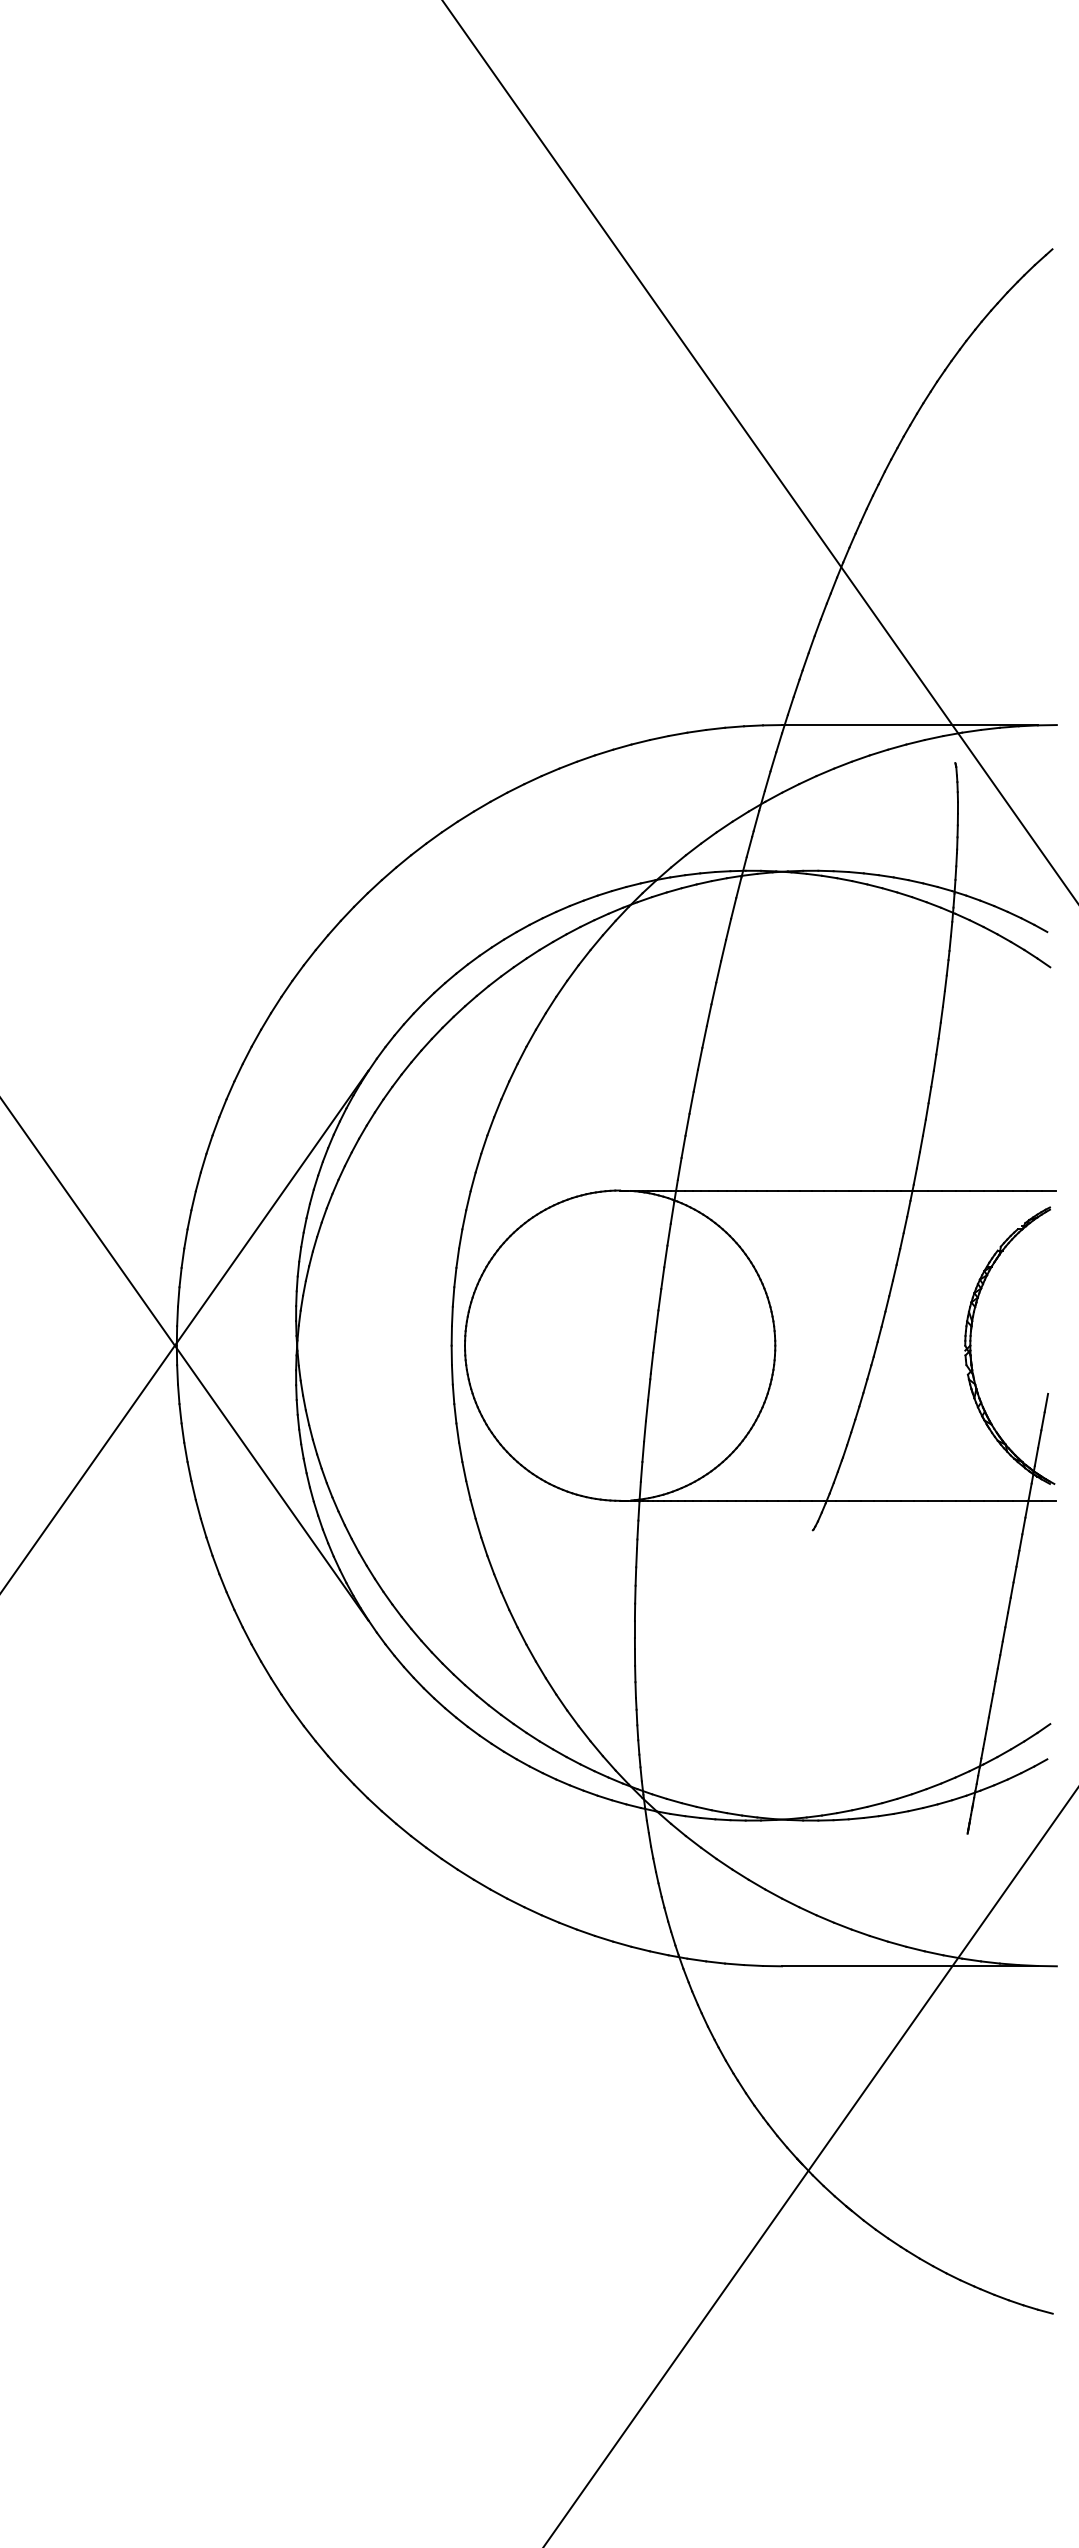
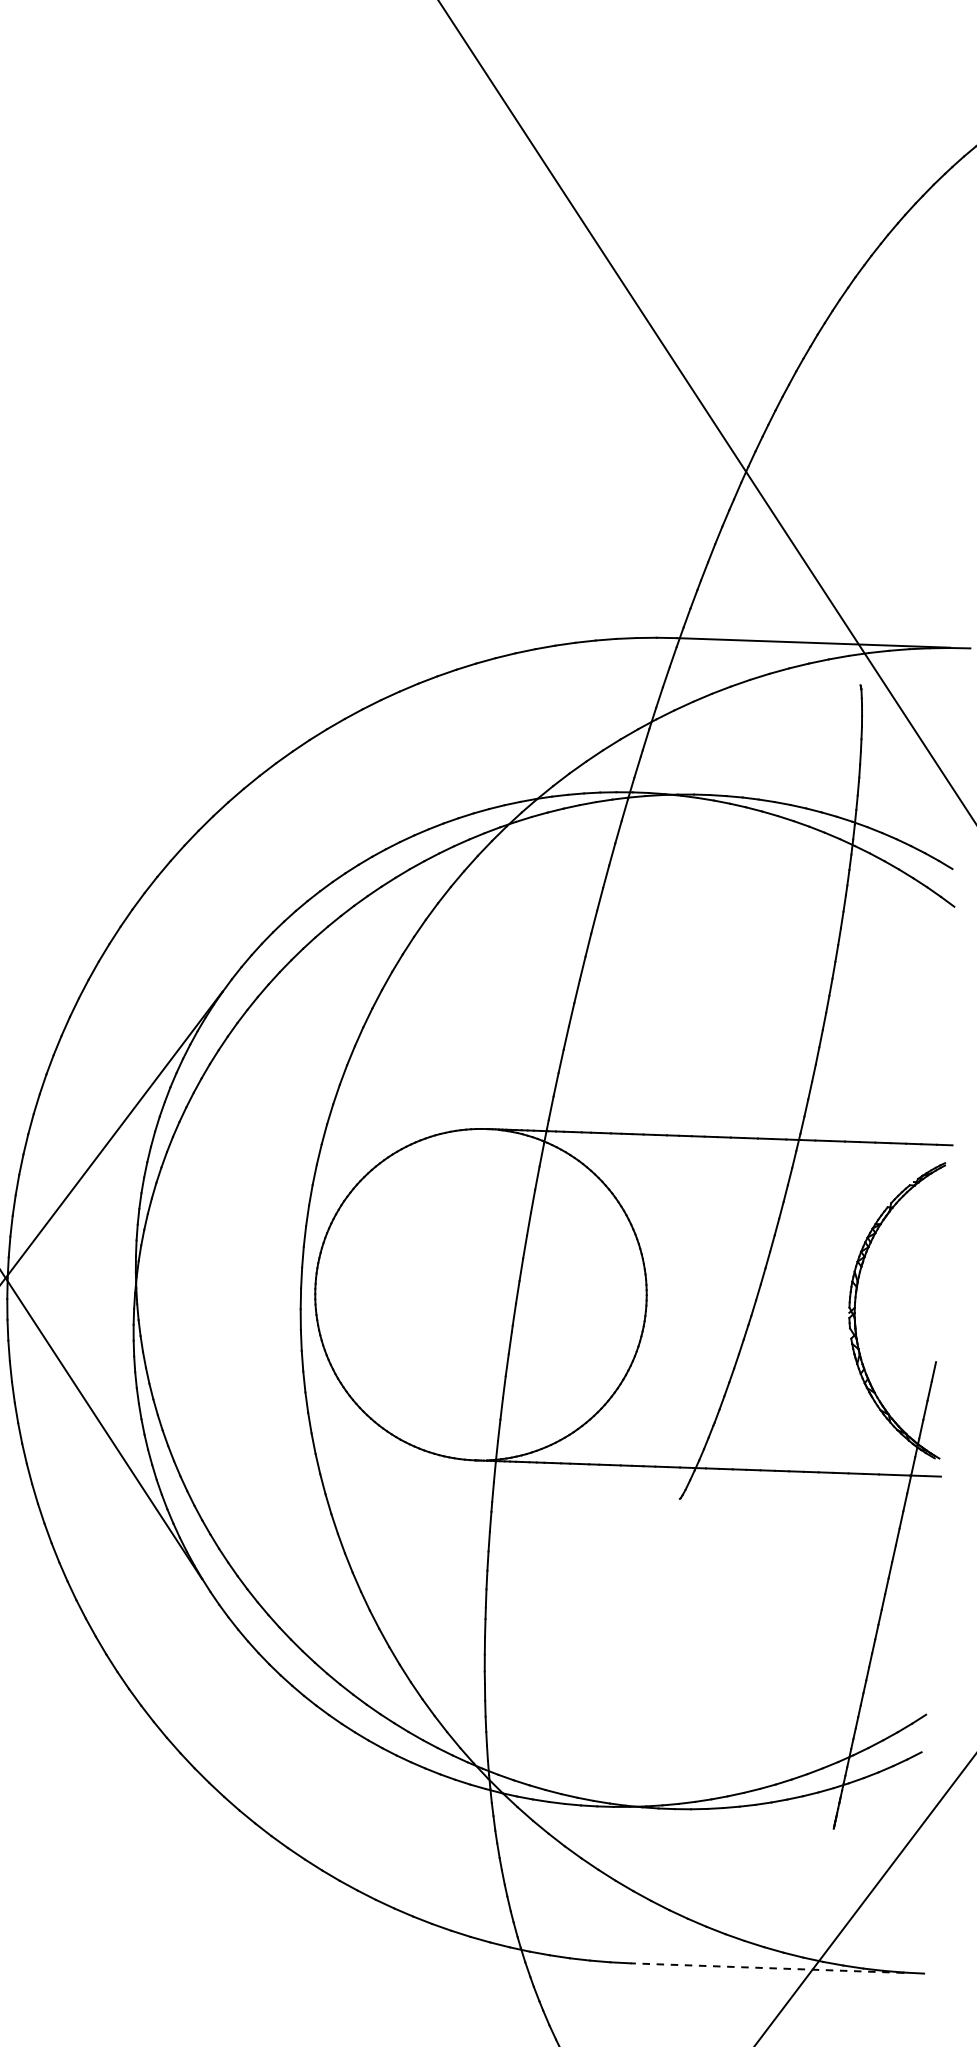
line: (909, 1966) -> (766, 1968), solid -> dashed

